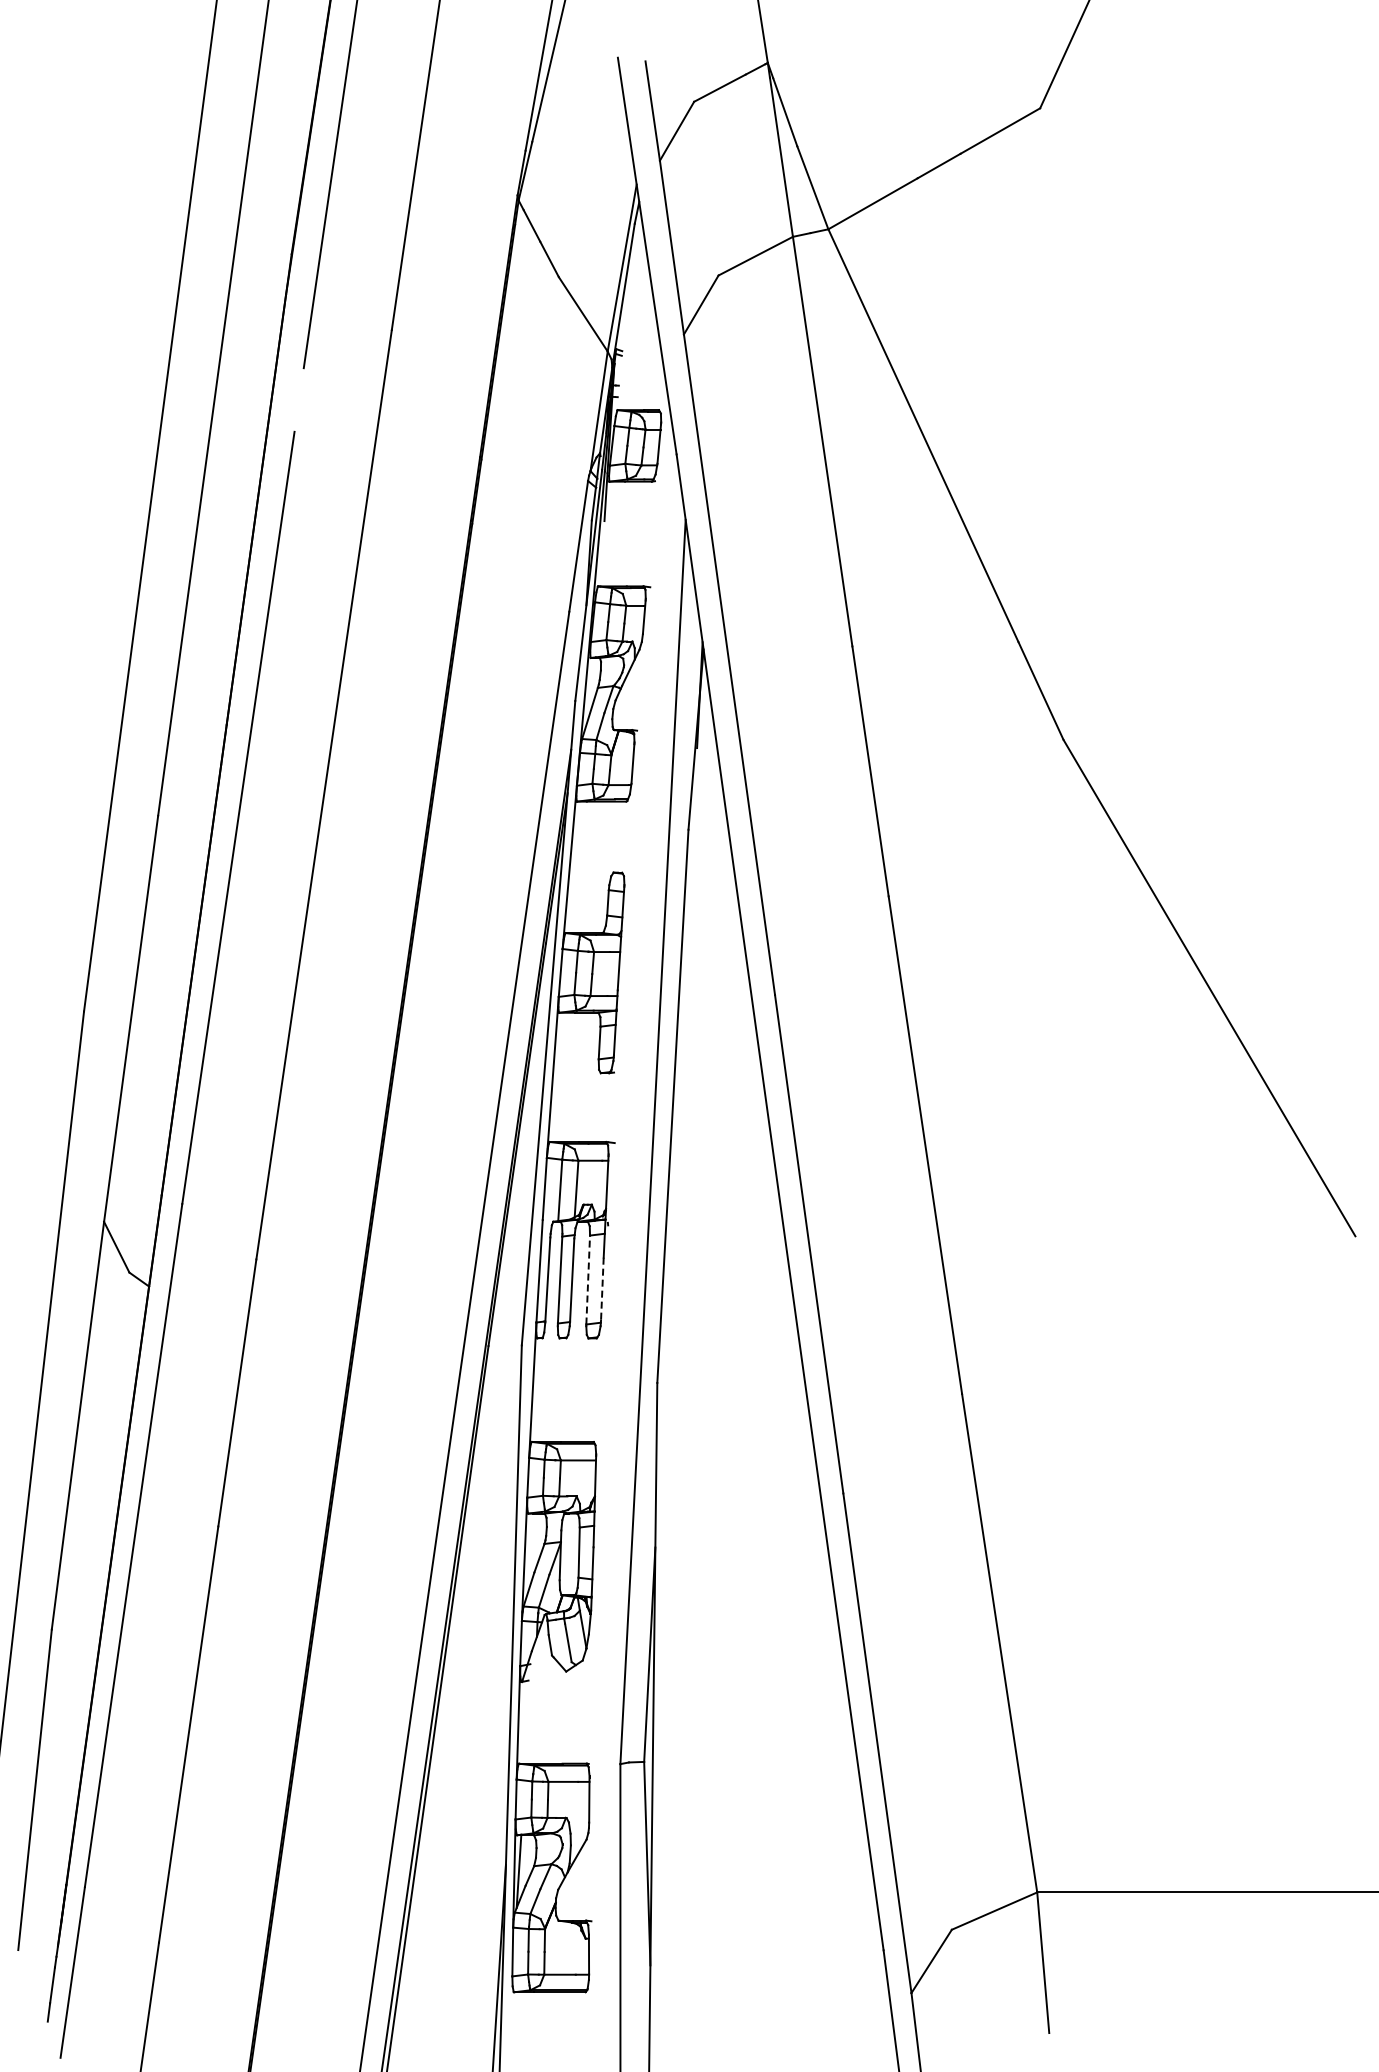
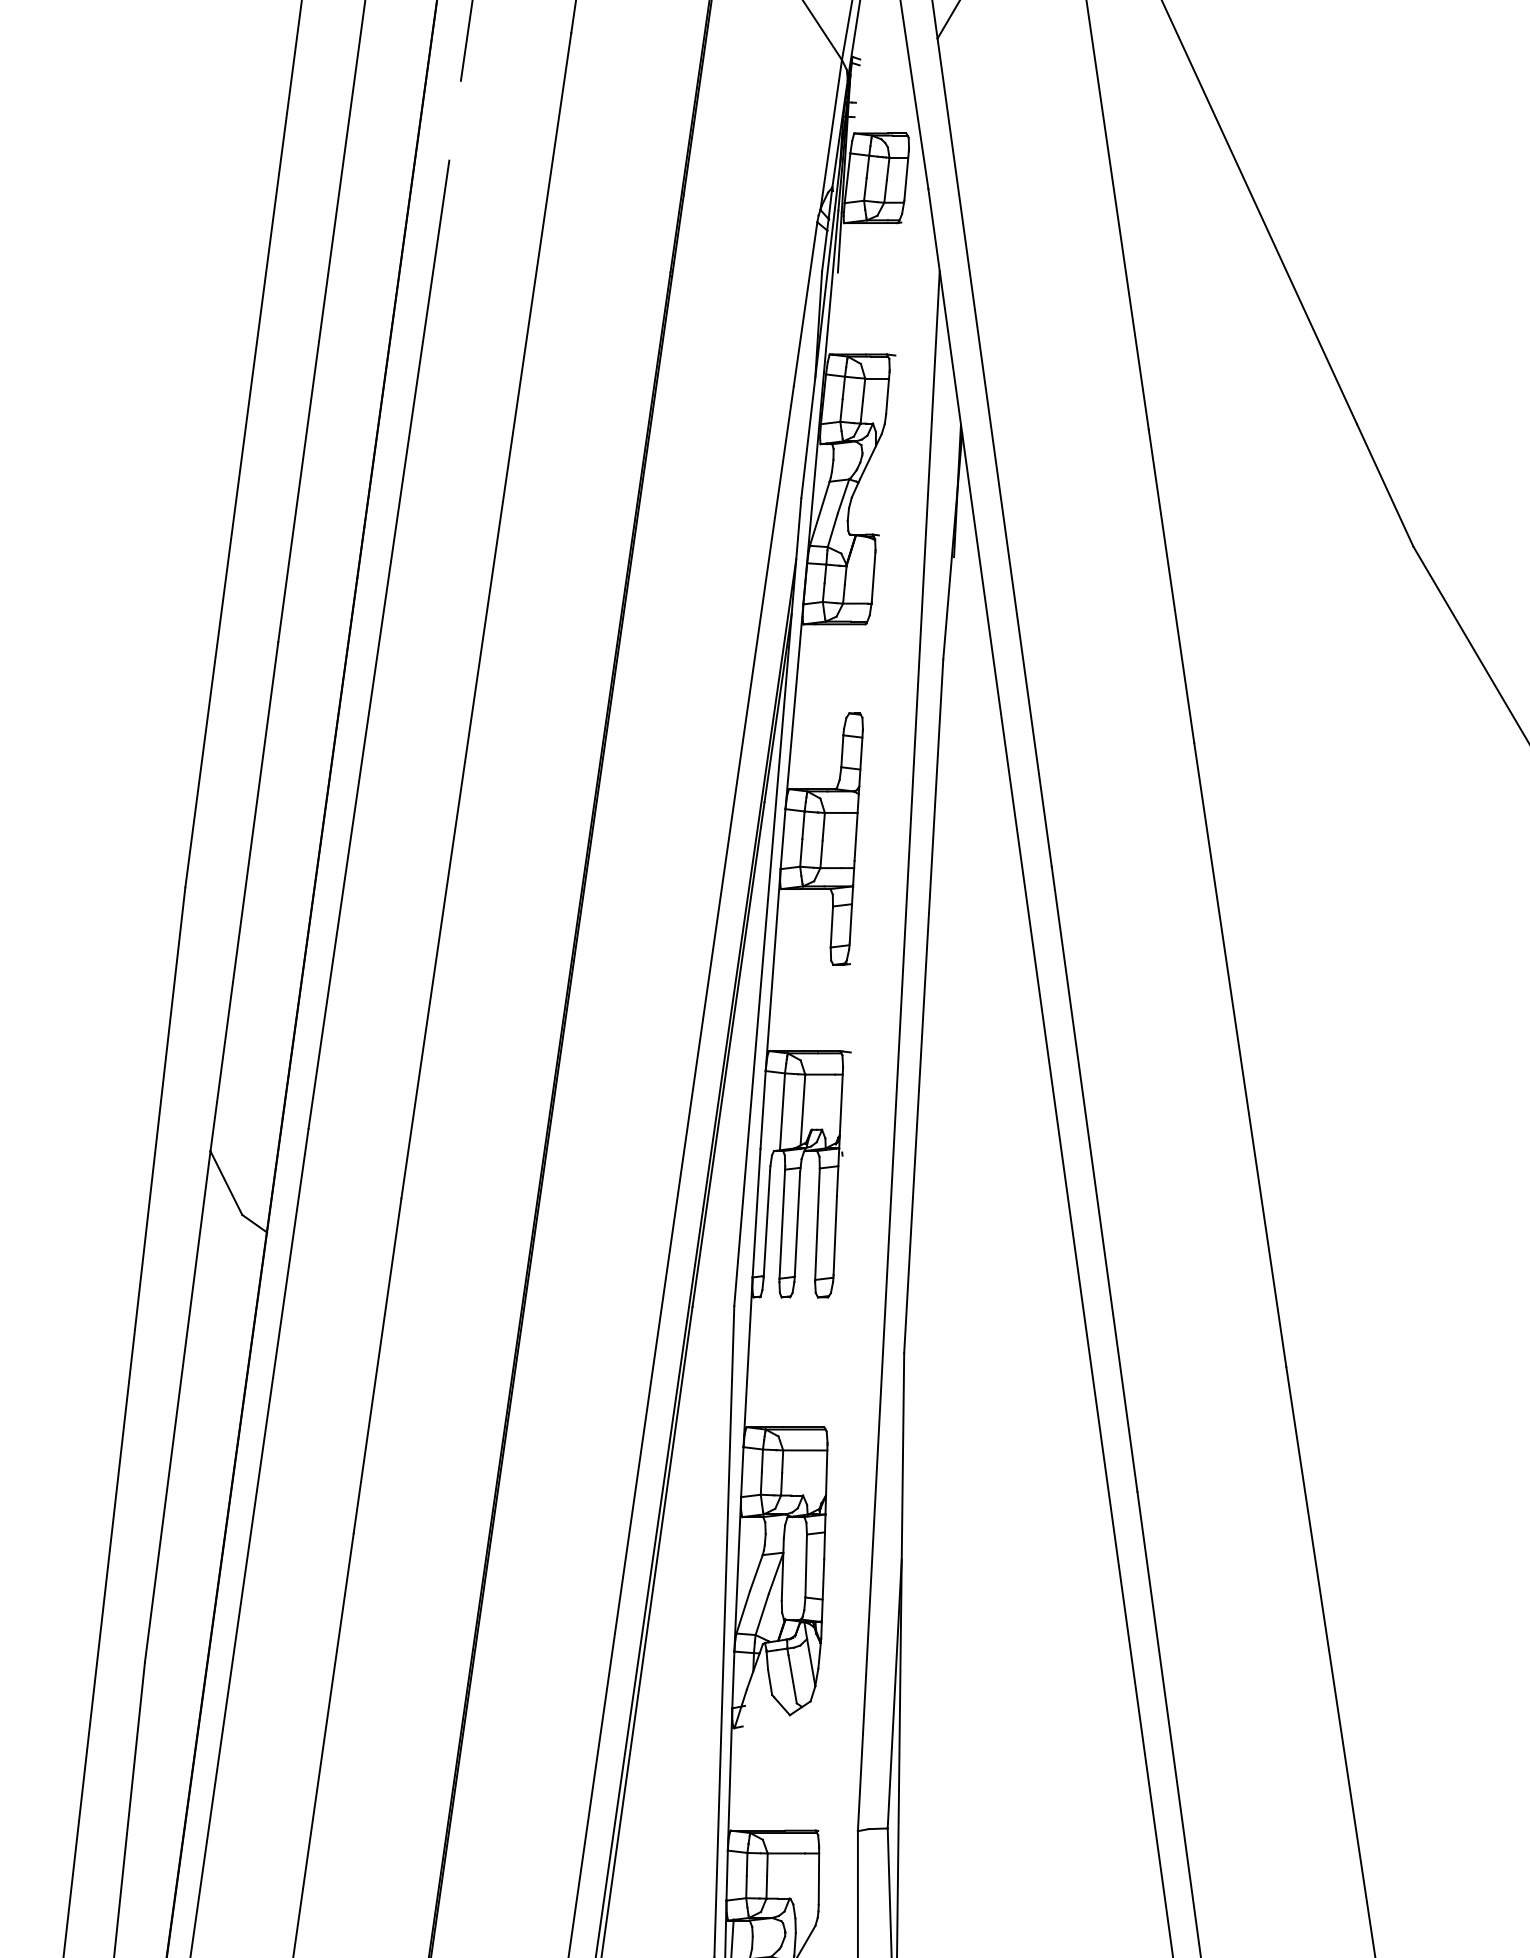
line: (588, 1280) -> (817, 1224), dashed -> solid
line: (602, 1289) -> (835, 1236), dashed -> solid

